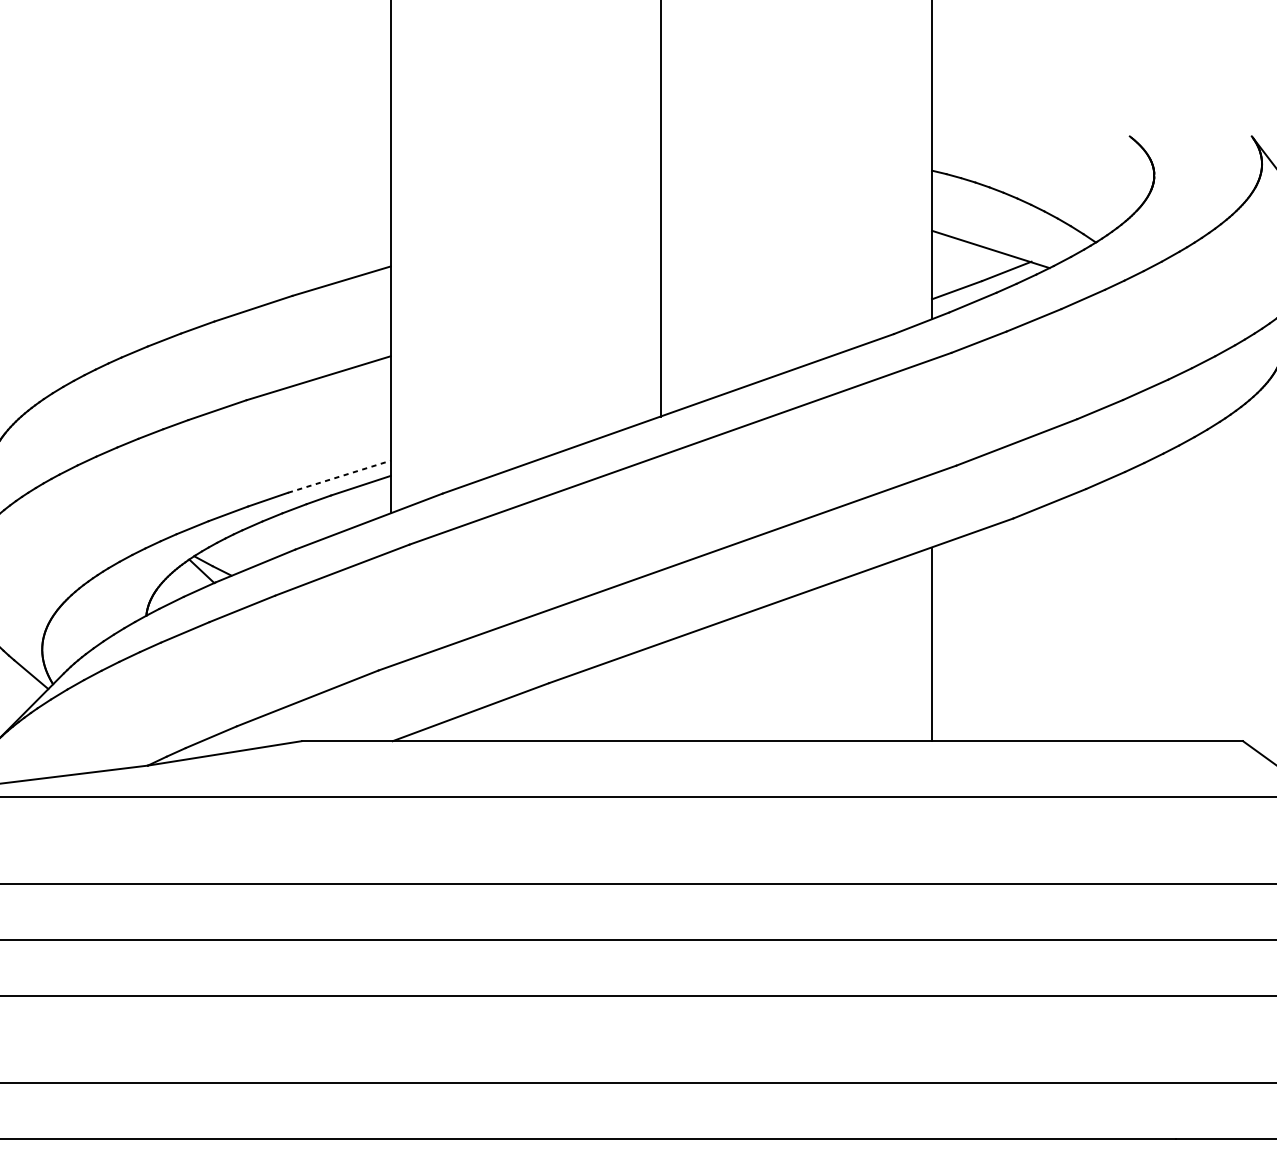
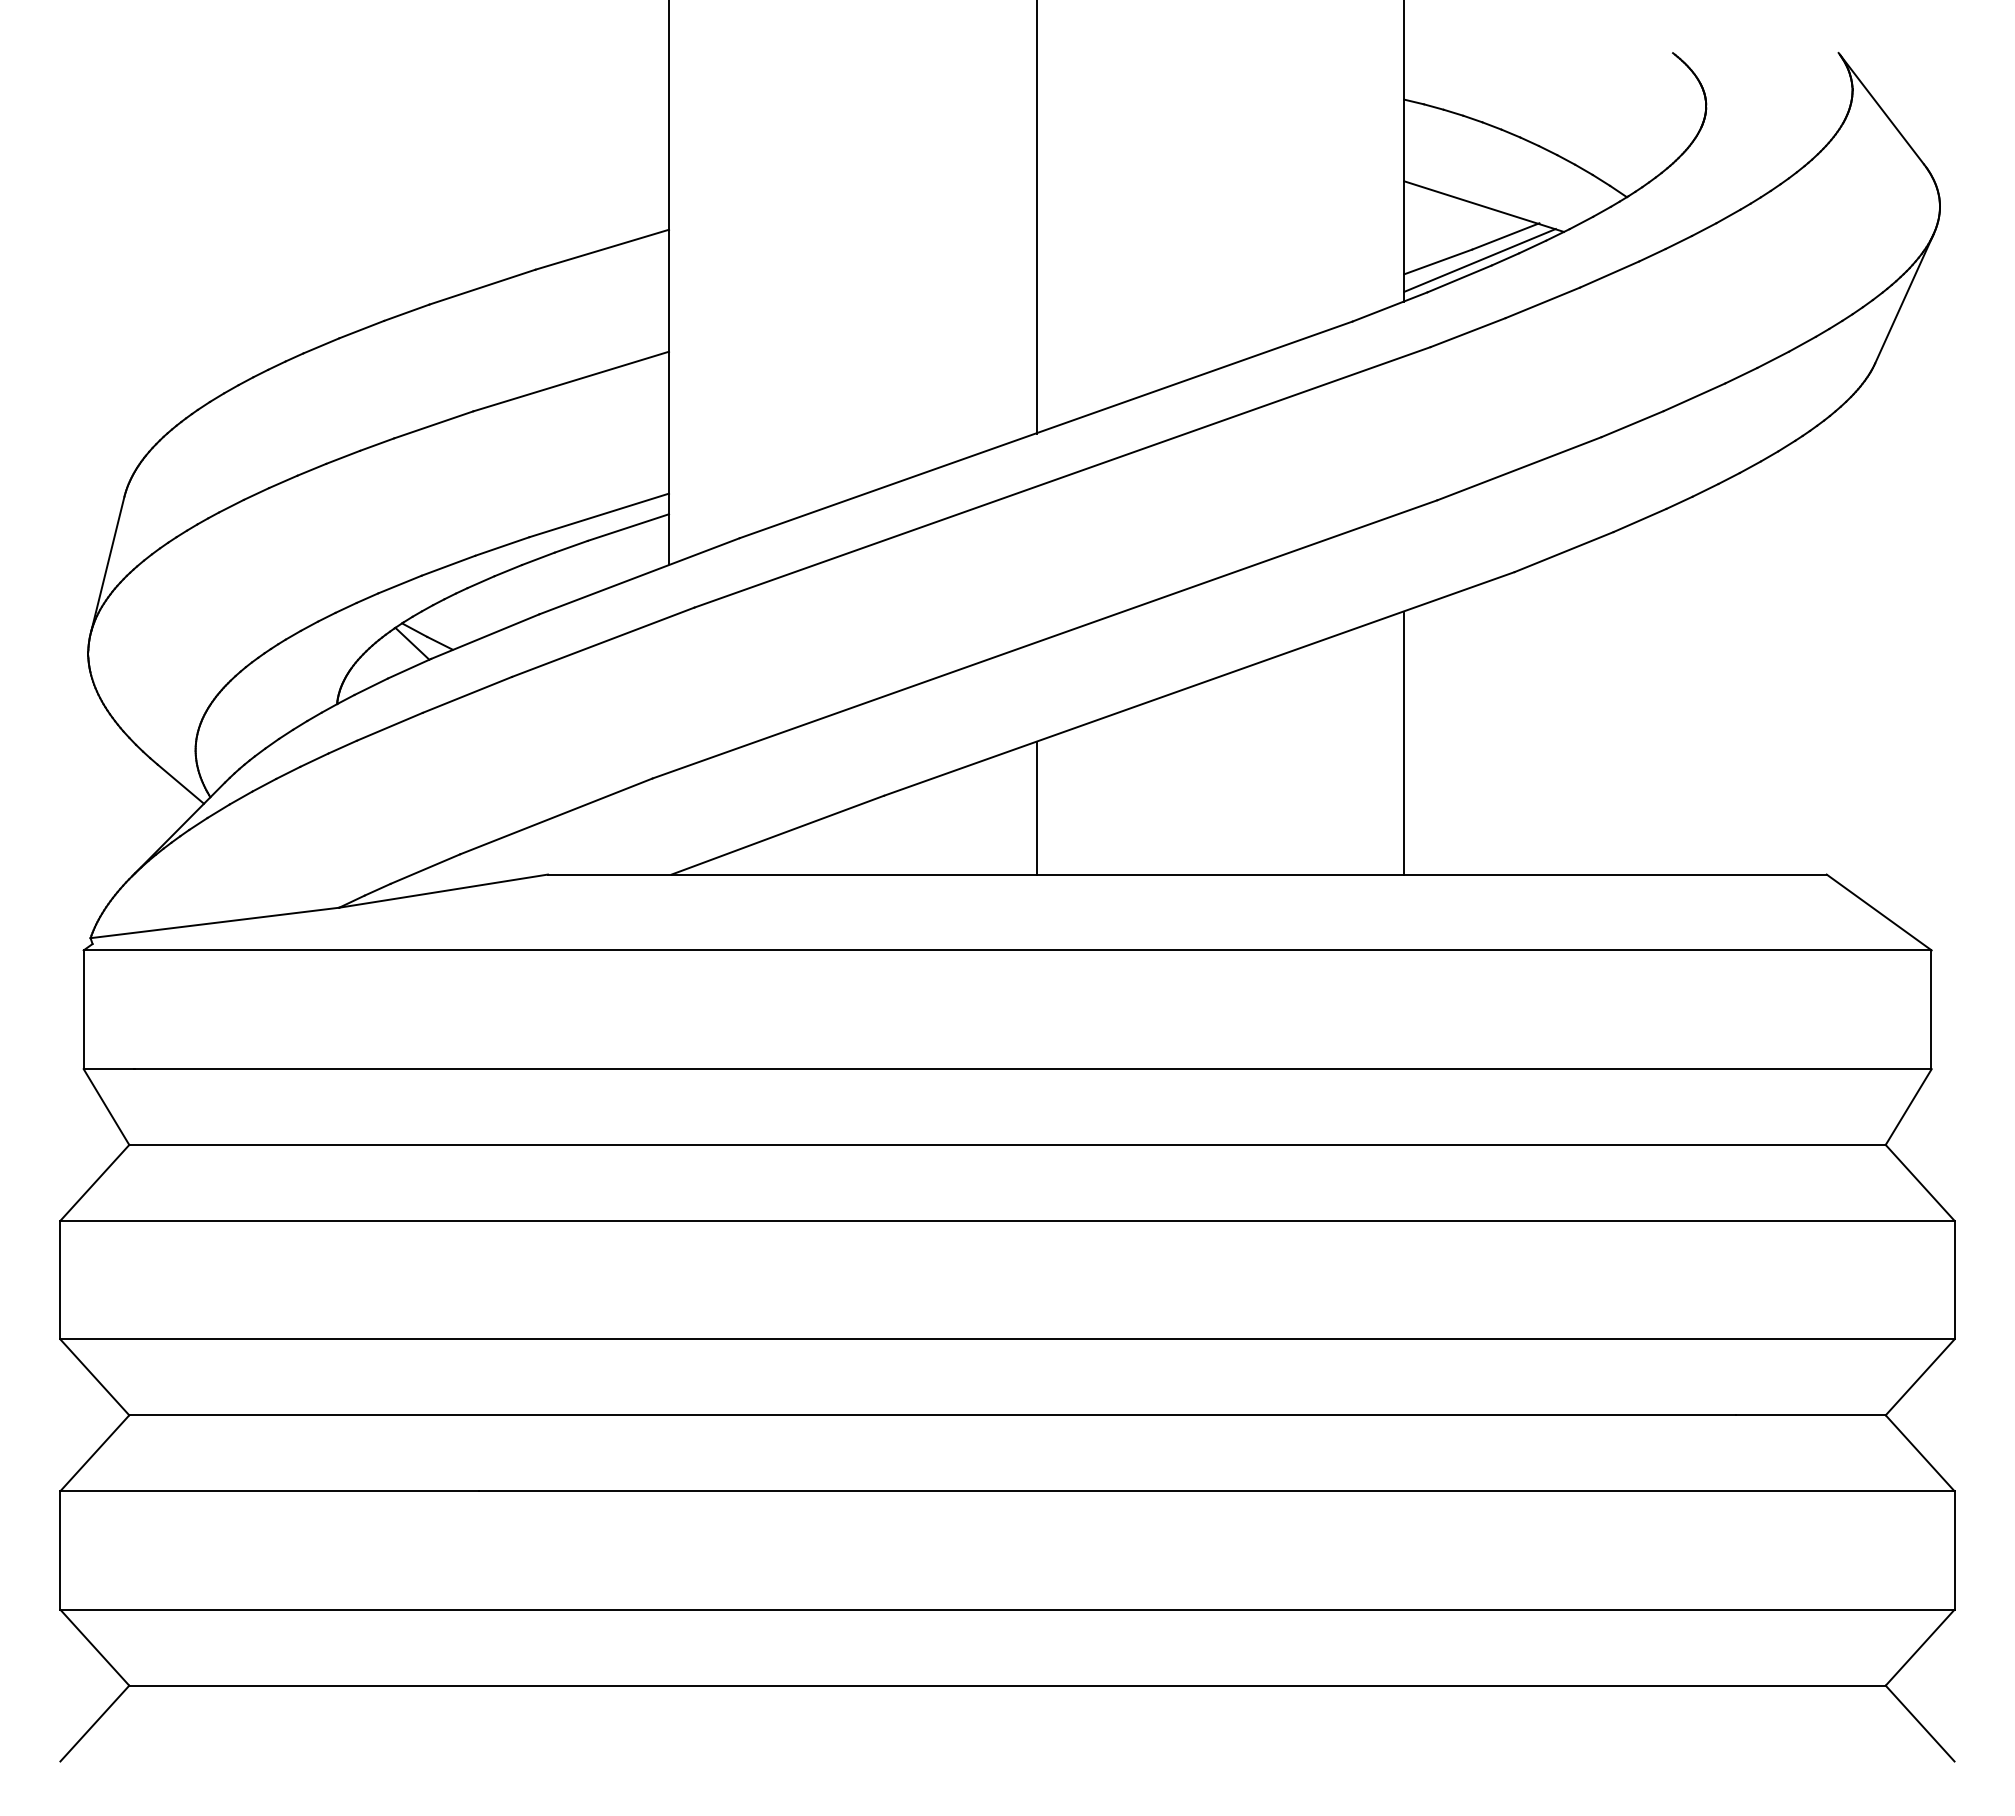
line: (987, 289) -> (1479, 260), added
line: (339, 476) -> (599, 515), dashed -> solid
line: (661, 692) -> (1036, 808), added

